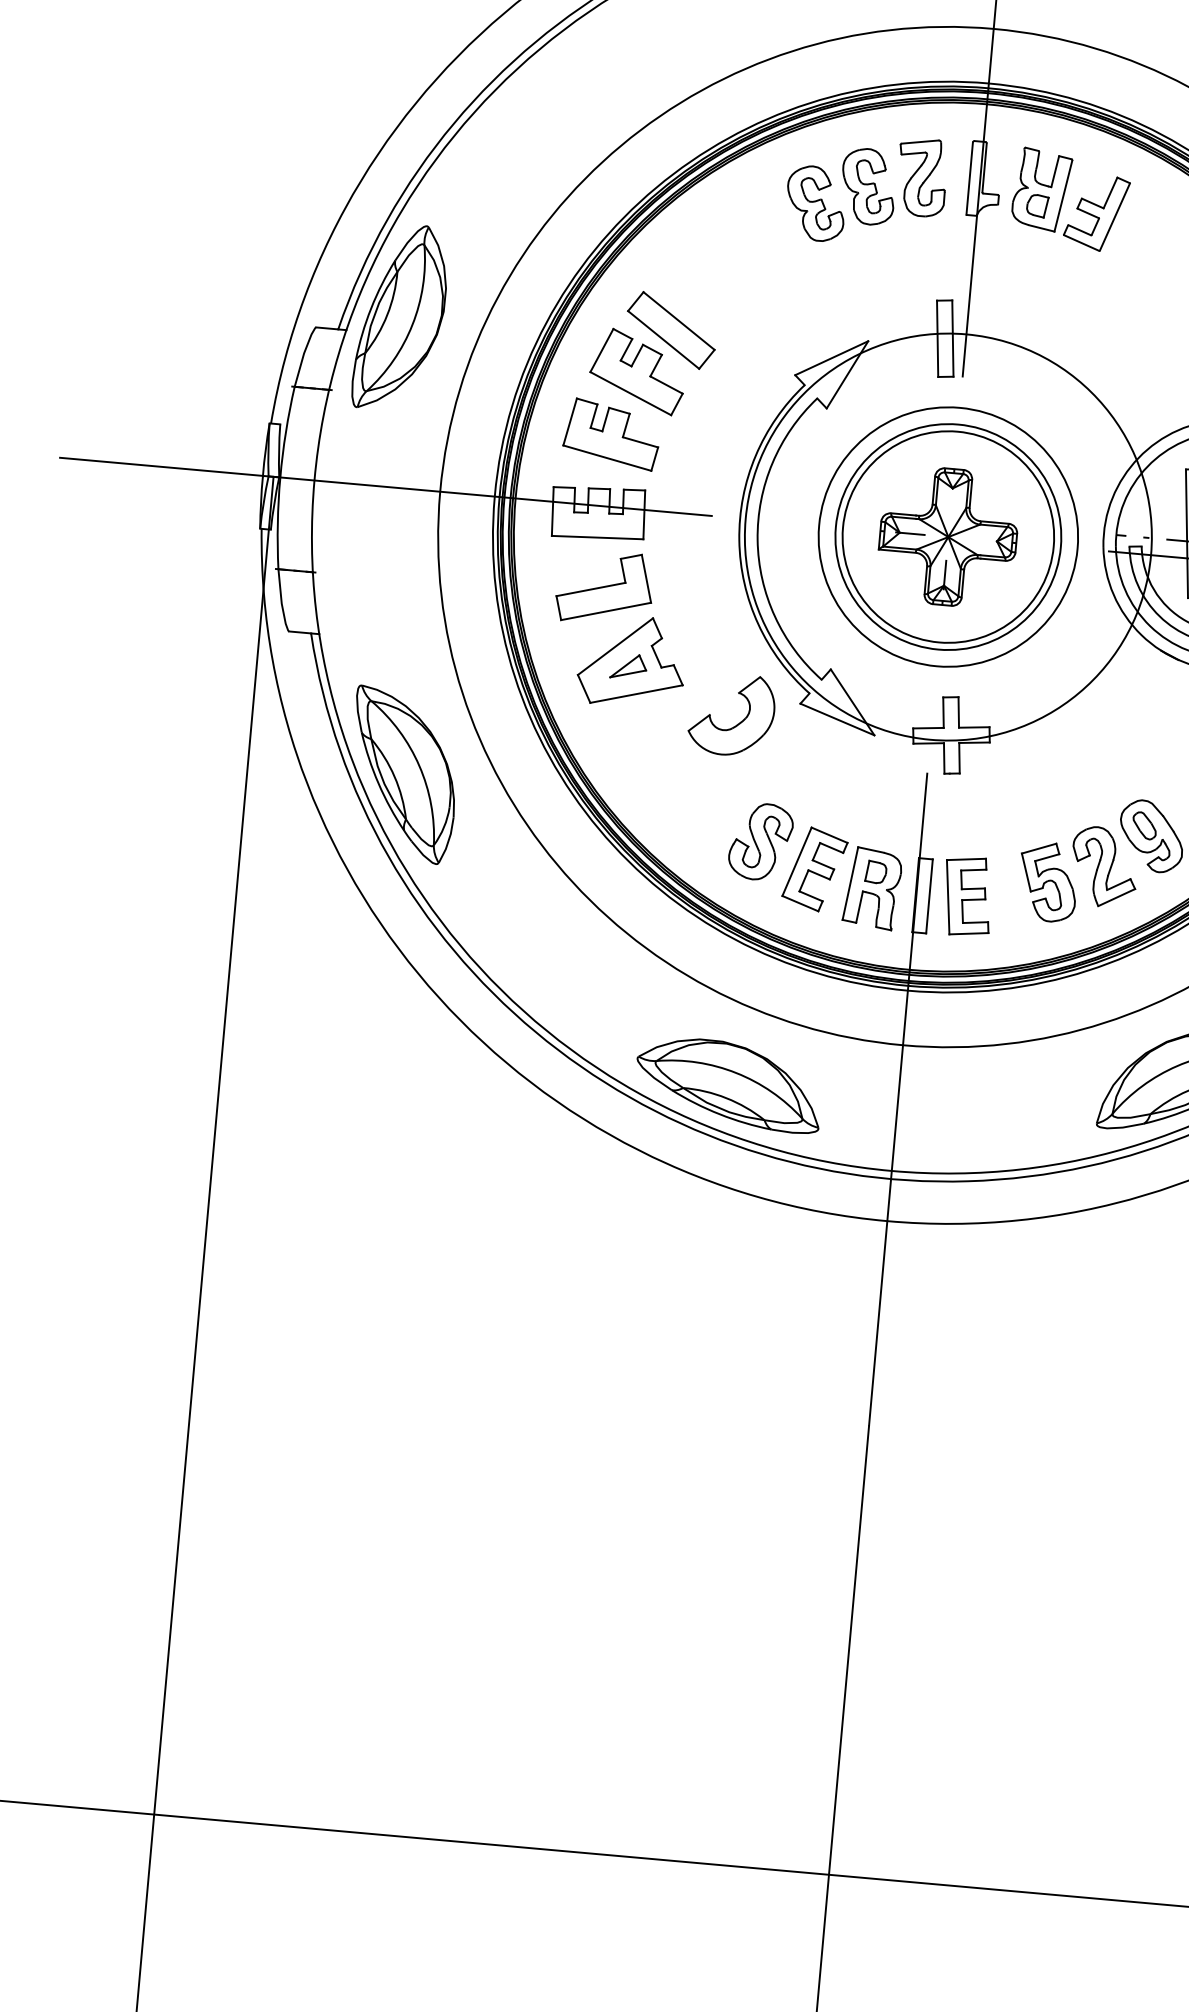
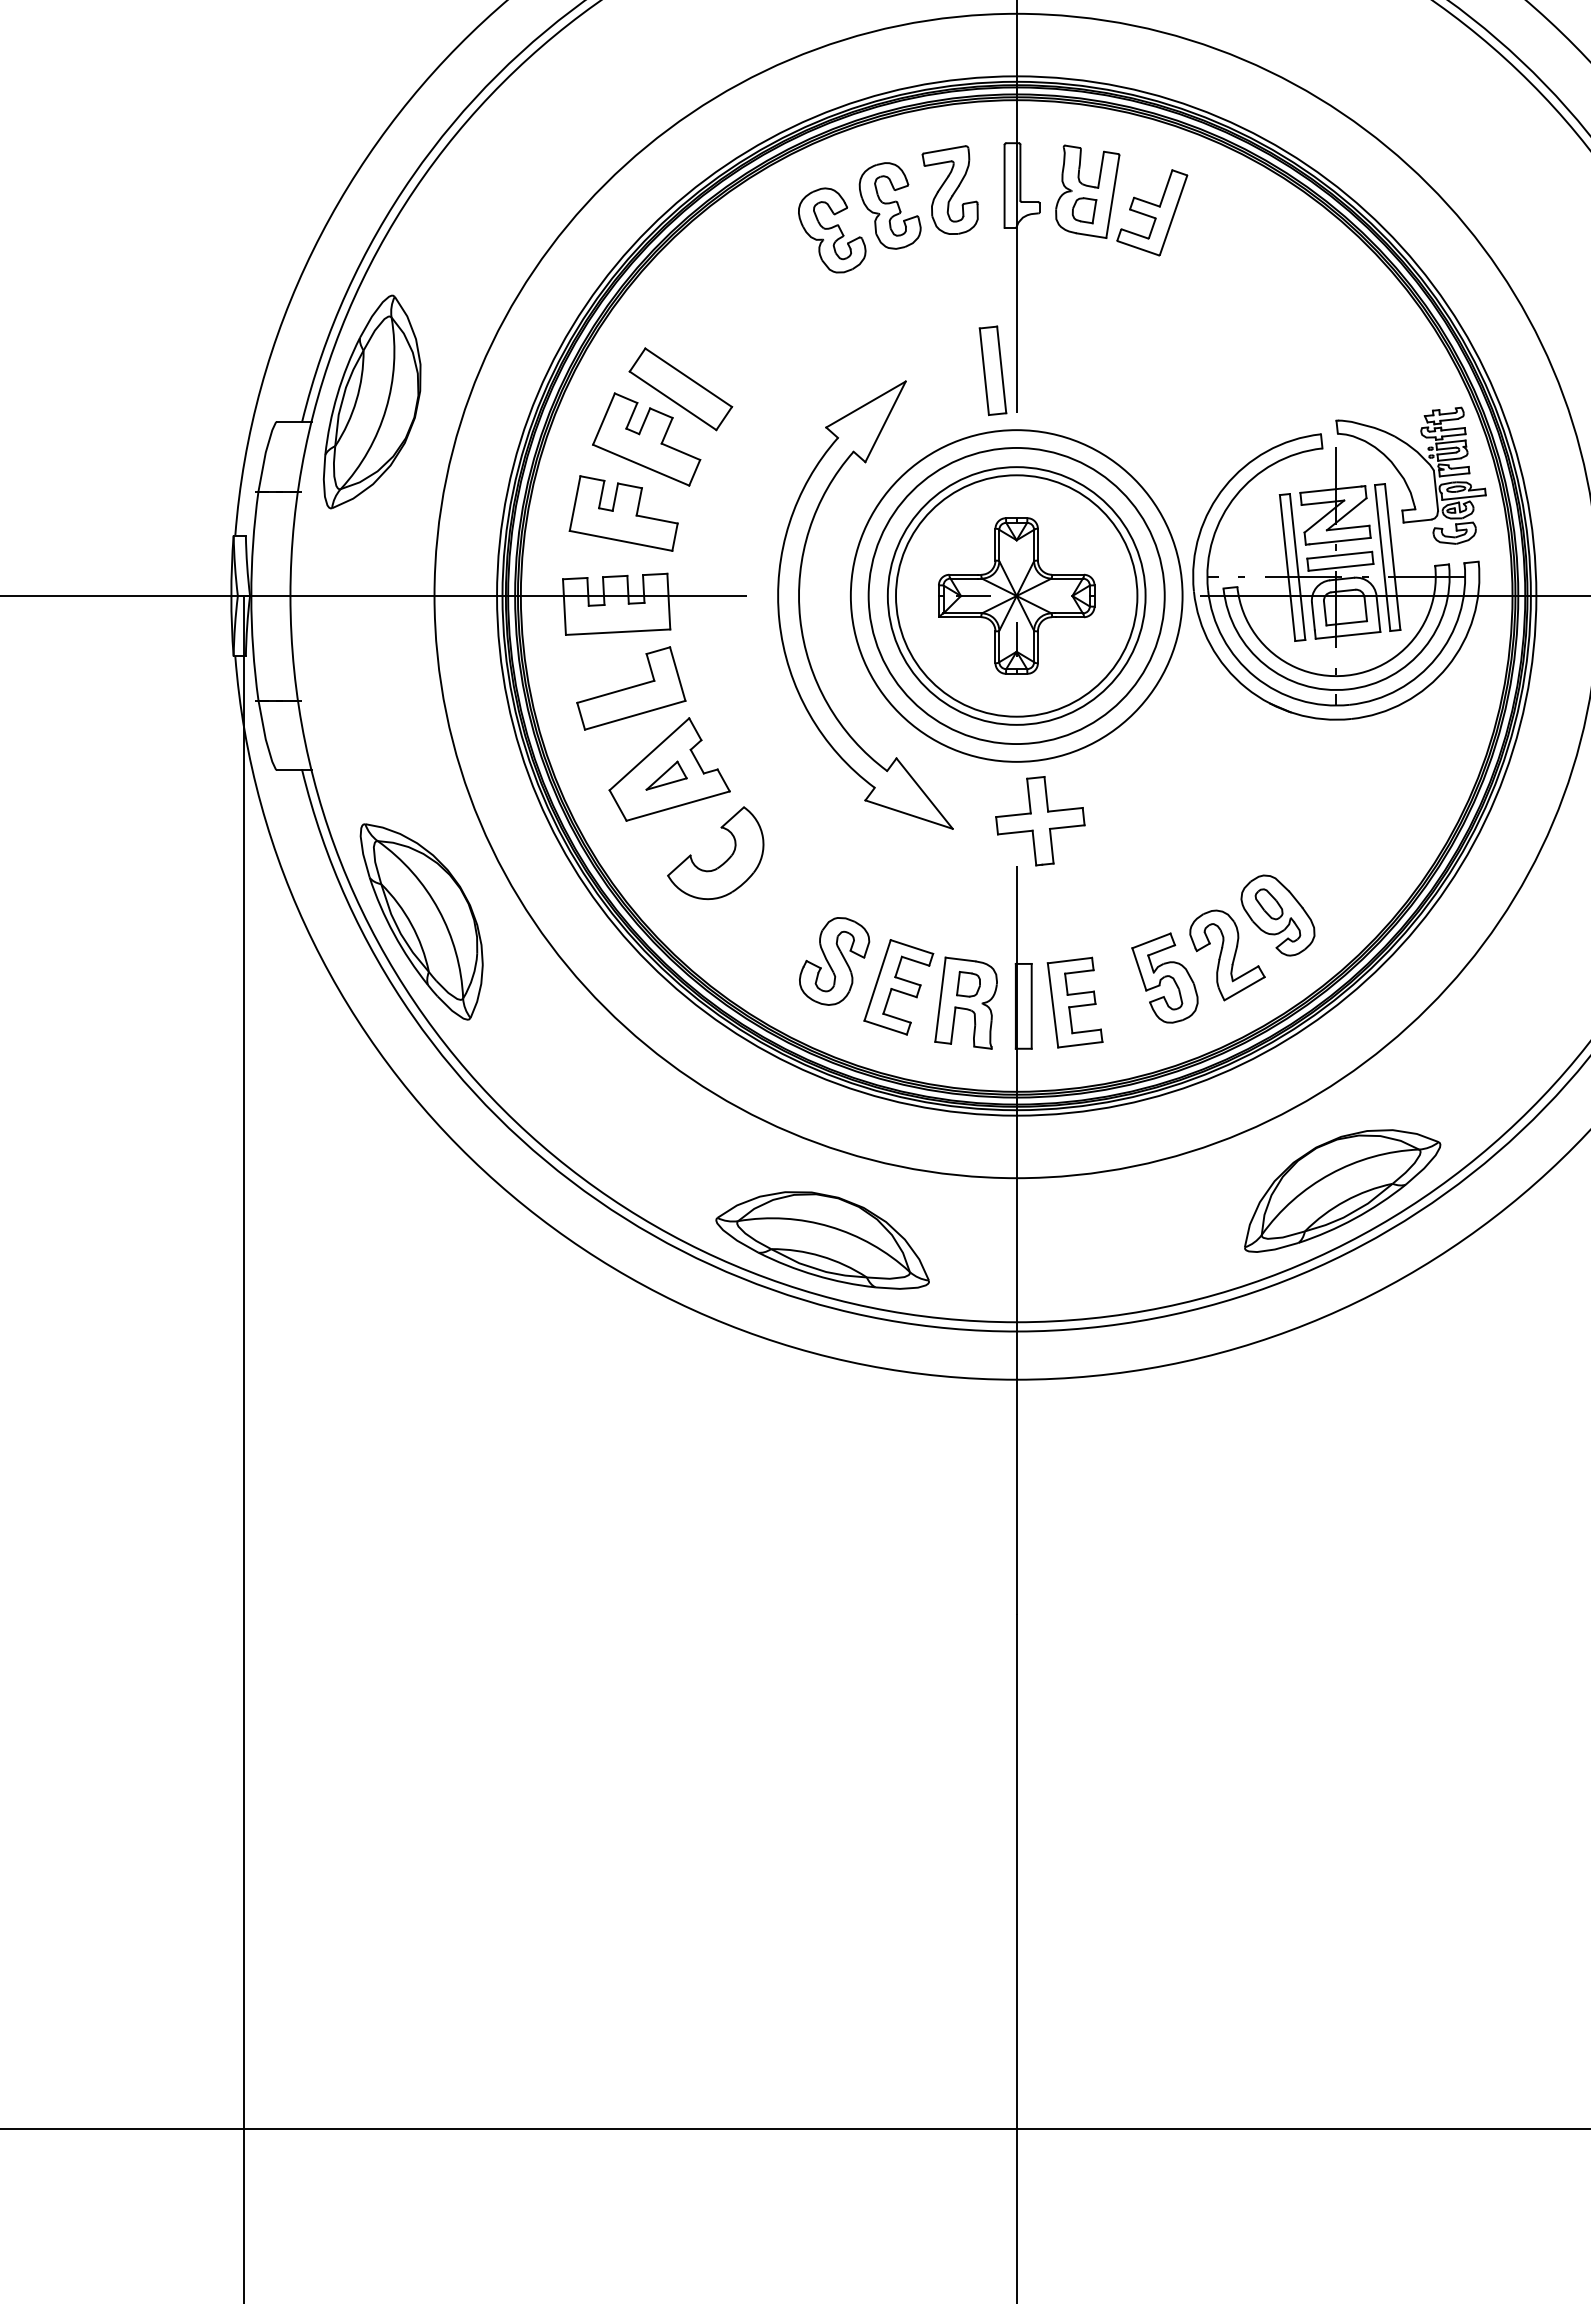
circle: (948, 536) -> (1016, 595), size x0.71
part: (738, 722) -> (724, 861), moved

